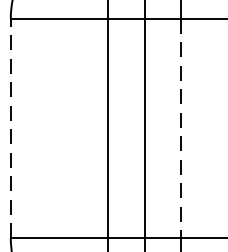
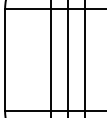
line: (11, 127) -> (5, 59), dashed -> solid
line: (180, 129) -> (84, 60), dashed -> solid

